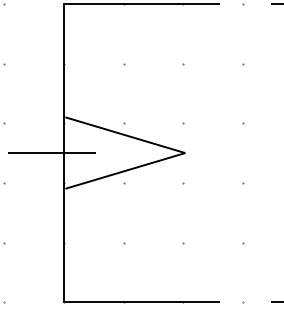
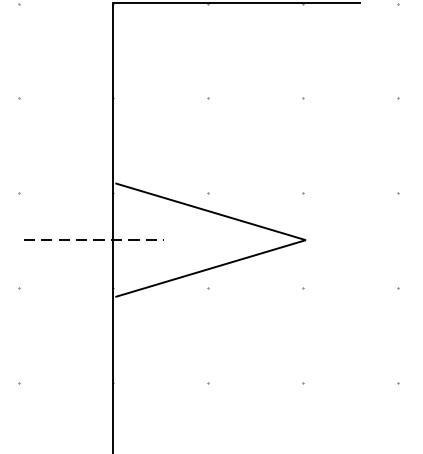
line: (52, 152) -> (94, 239), solid -> dashed

